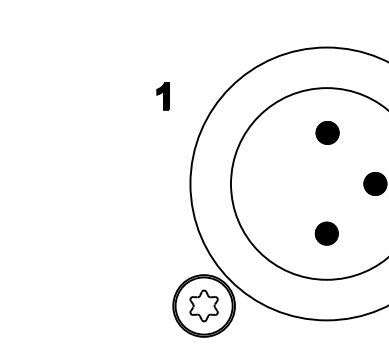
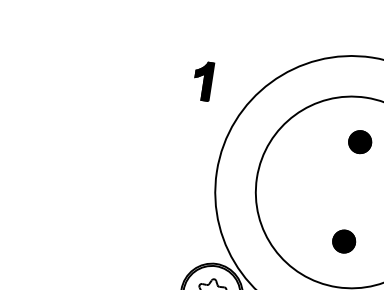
part: (163, 96) -> (203, 81), size x1.43

